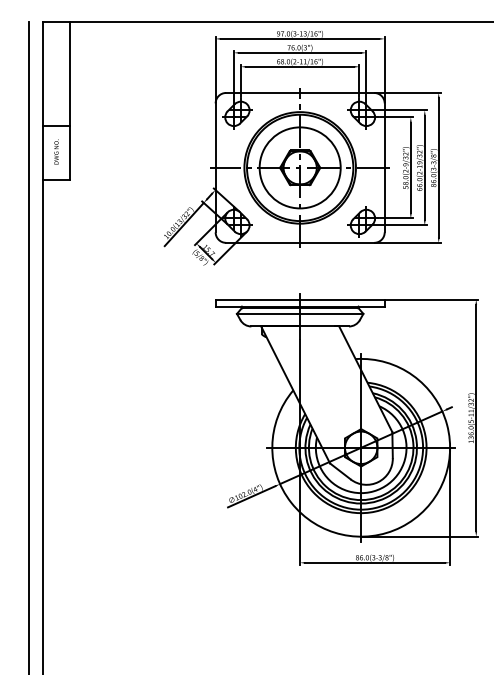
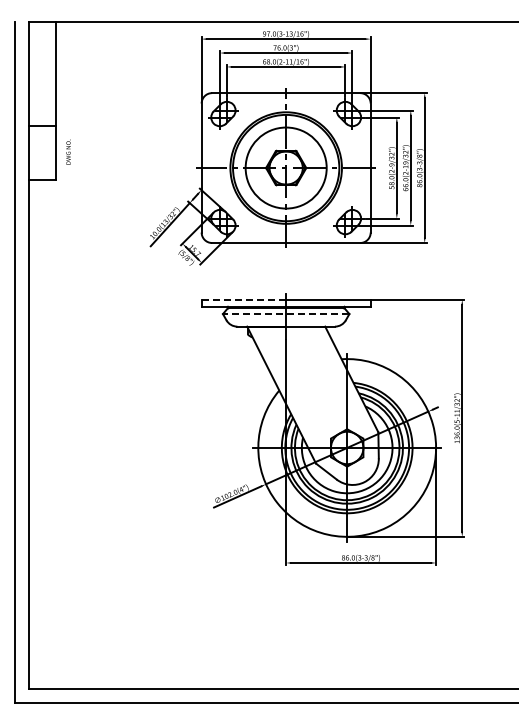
text: (56, 151) -> (68, 151), moved
line: (258, 299) -> (244, 299), solid -> dashed
line: (299, 314) -> (285, 314), solid -> dashed

